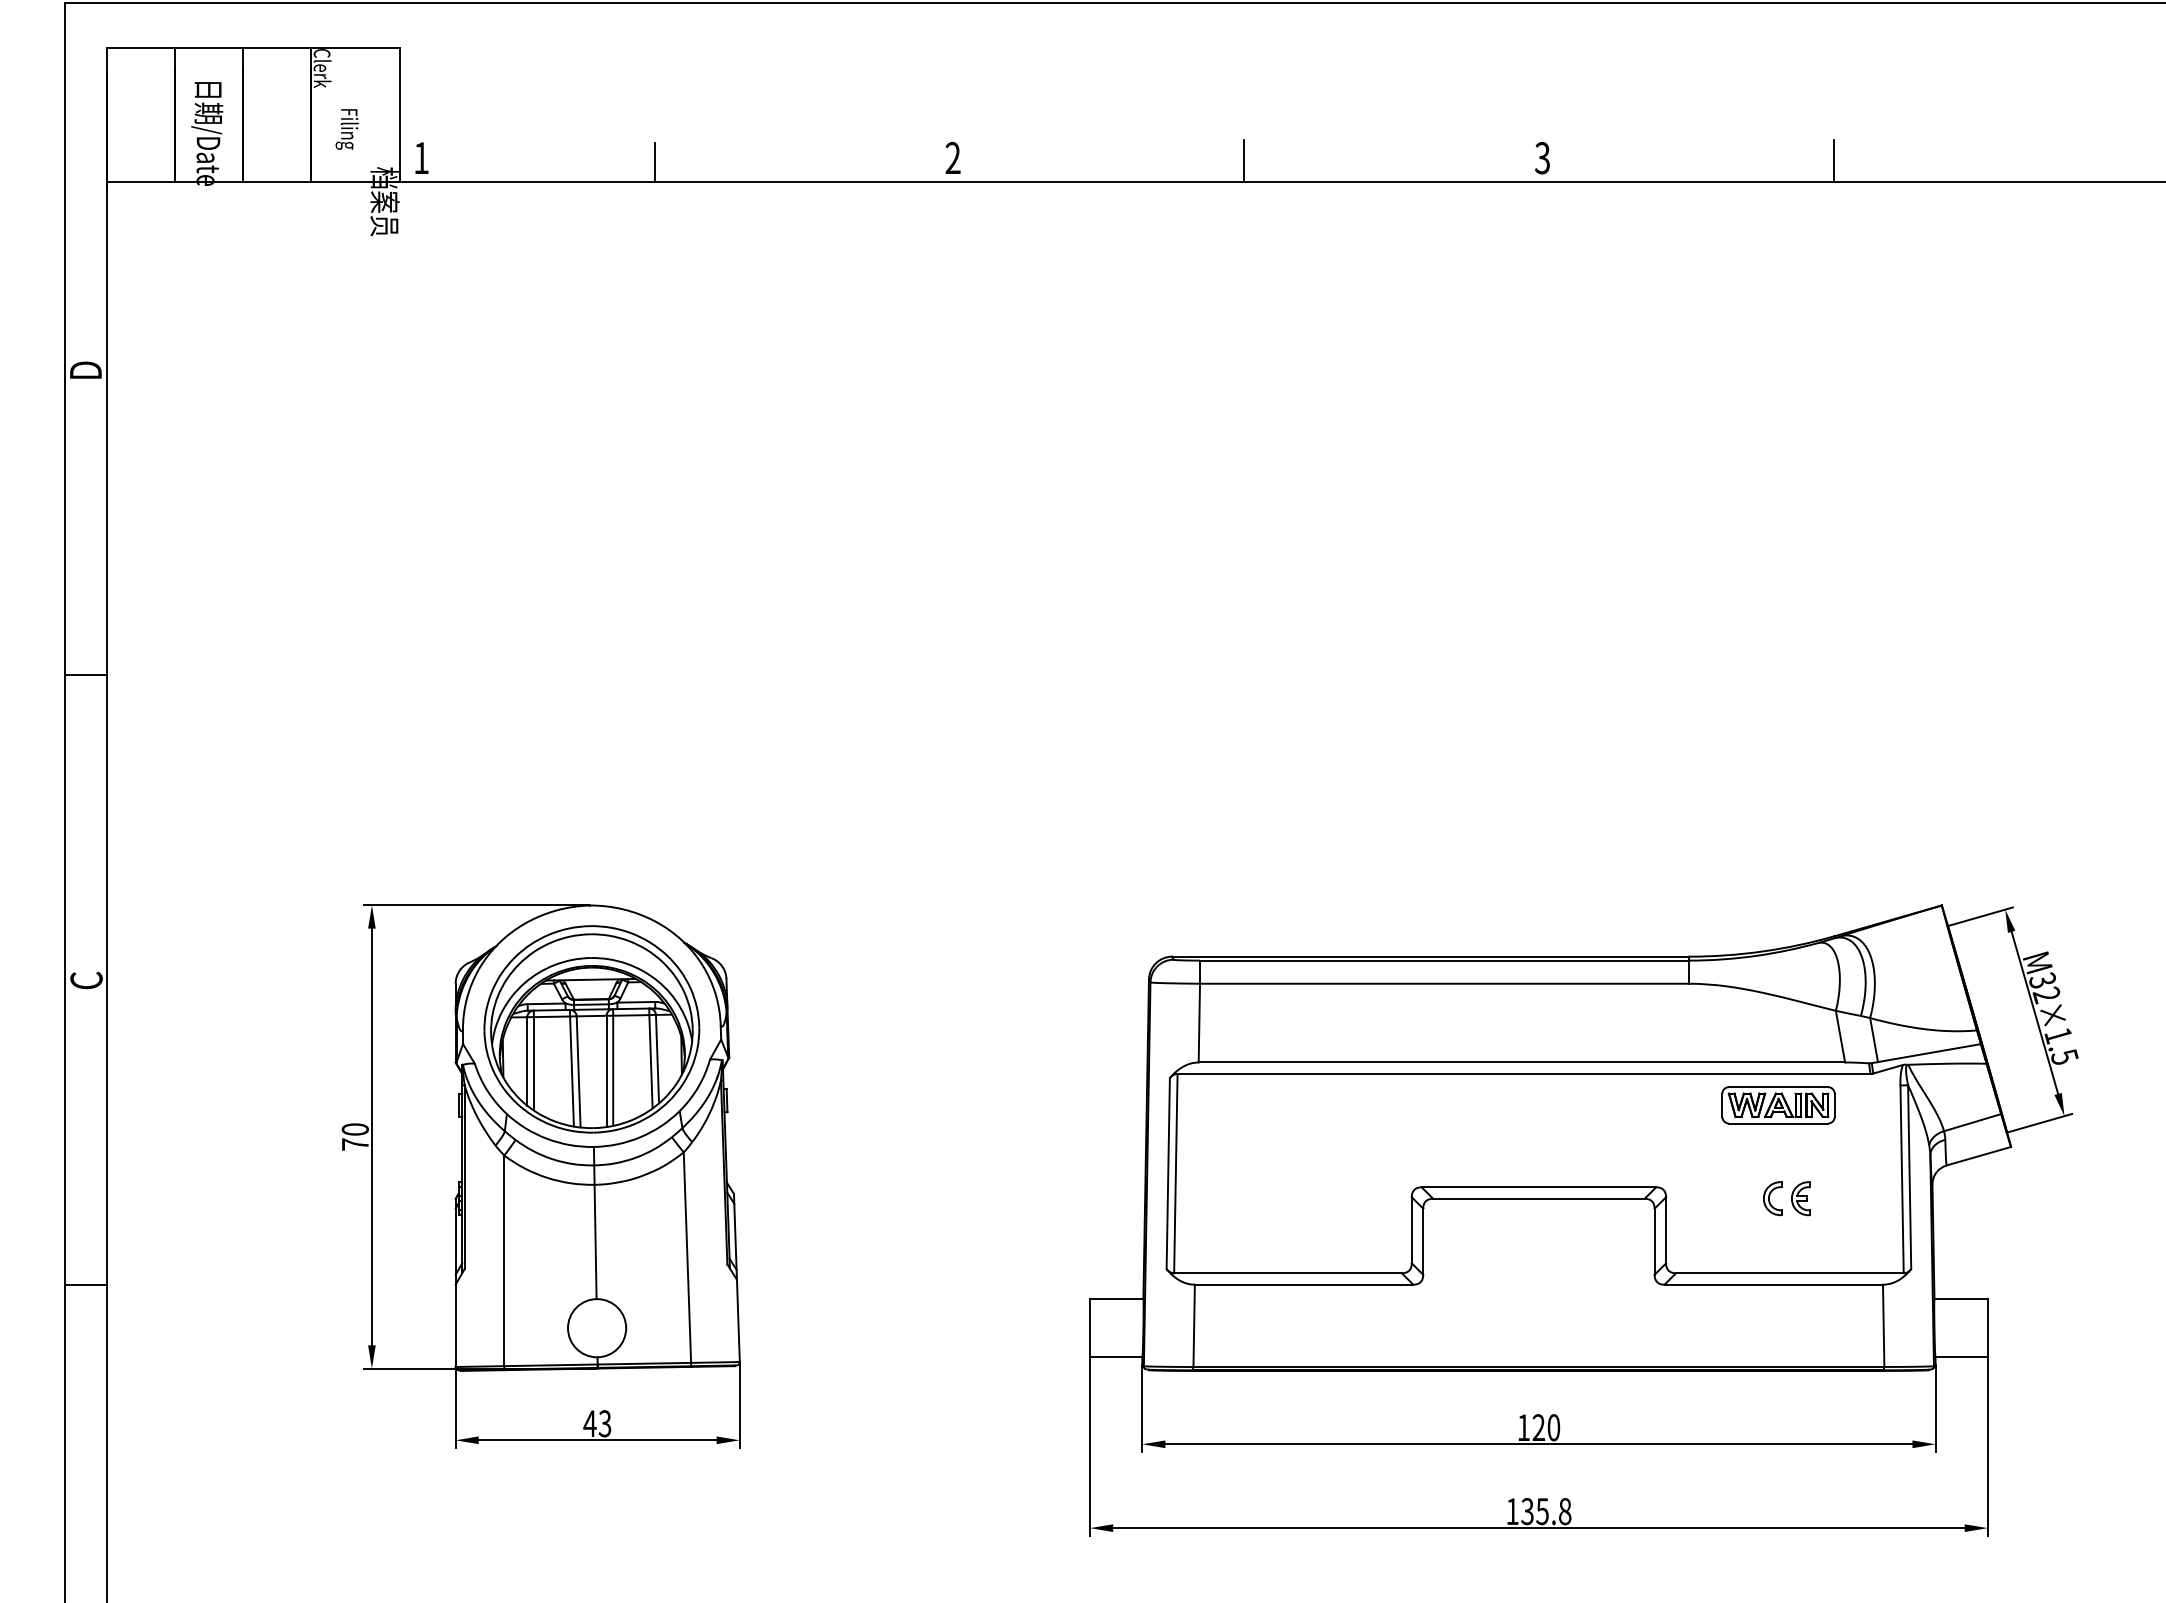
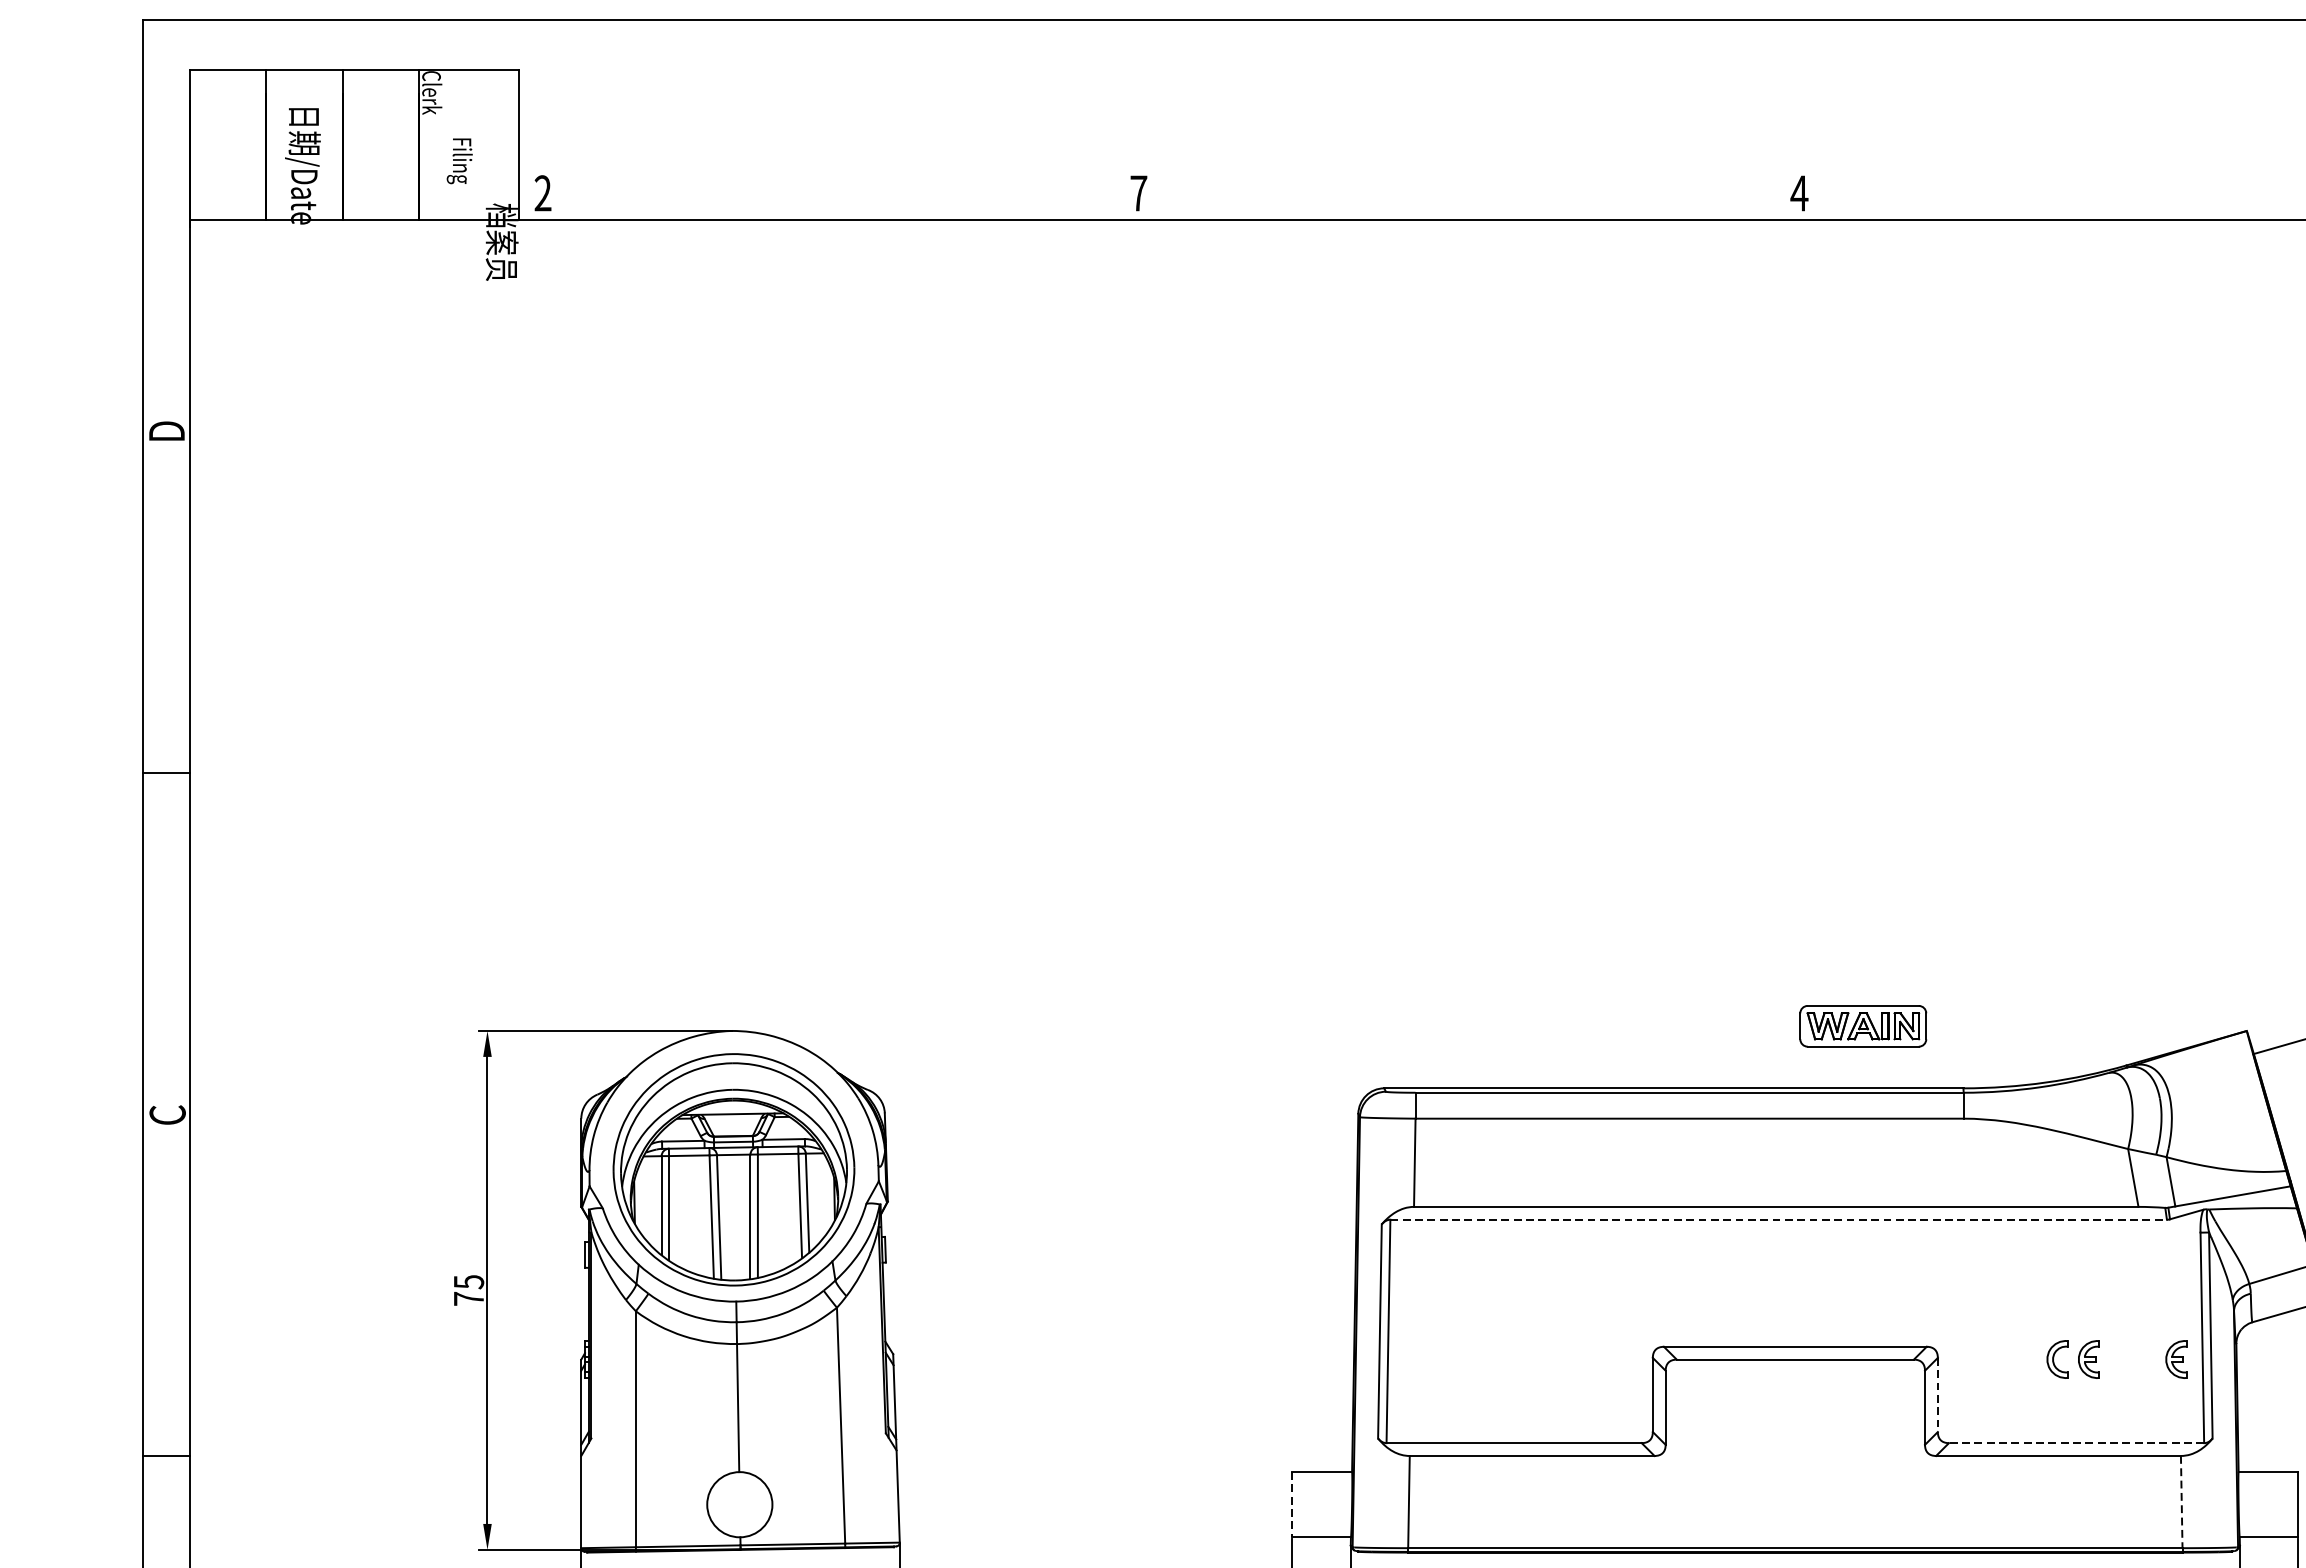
text: (421, 157) -> (543, 192), 1 -> 2
text: (952, 157) -> (1138, 192), 2 -> 7
text: (1542, 157) -> (1799, 192), 3 -> 4
line: (1244, 161) -> (1465, 197), removed
line: (1833, 161) -> (2125, 197), removed
line: (654, 162) -> (804, 198), removed
line: (1524, 1073) -> (1779, 1219), solid -> dashed
part: (1778, 1105) -> (1863, 1026), moved
text: (354, 1129) -> (467, 1282), 70 -> 75
part: (1878, 1198) -> (2175, 1359), added
line: (1666, 1230) -> (1938, 1395), solid -> dashed
line: (1789, 1273) -> (2076, 1443), solid -> dashed
line: (1883, 1326) -> (2181, 1502), solid -> dashed
line: (1090, 1328) -> (1292, 1505), solid -> dashed

